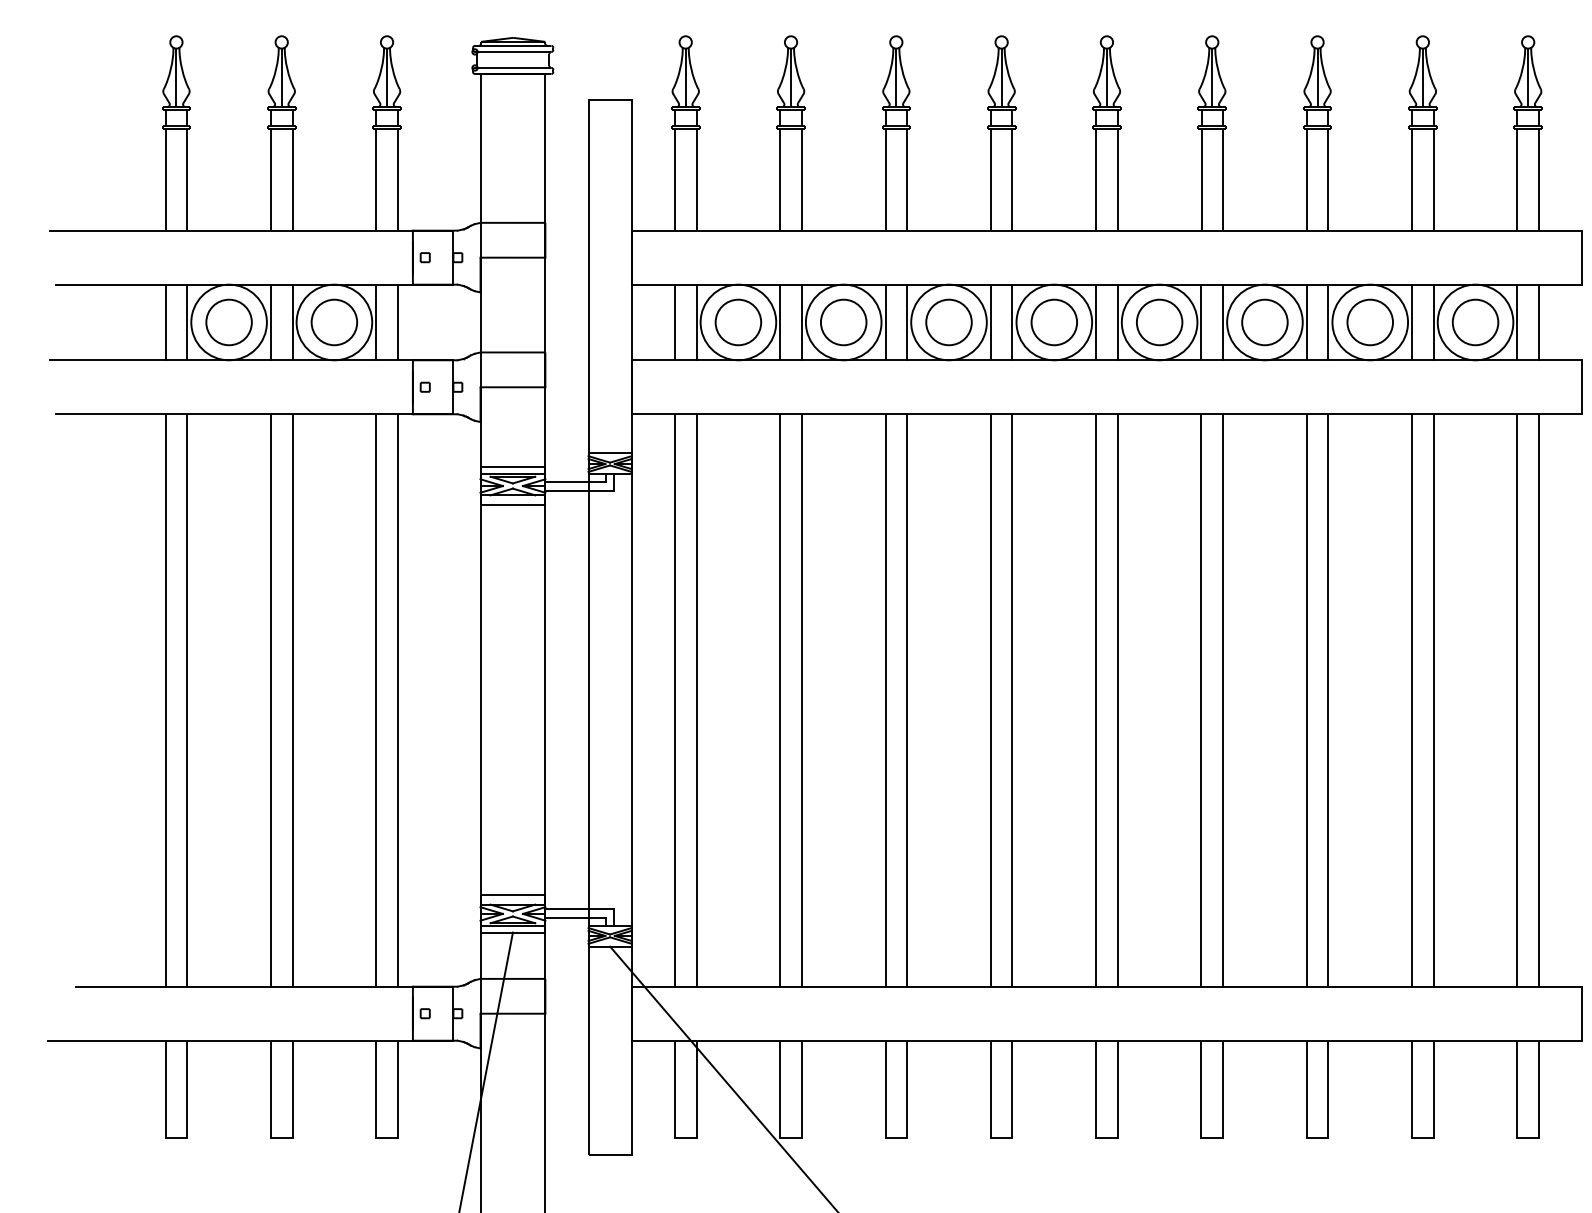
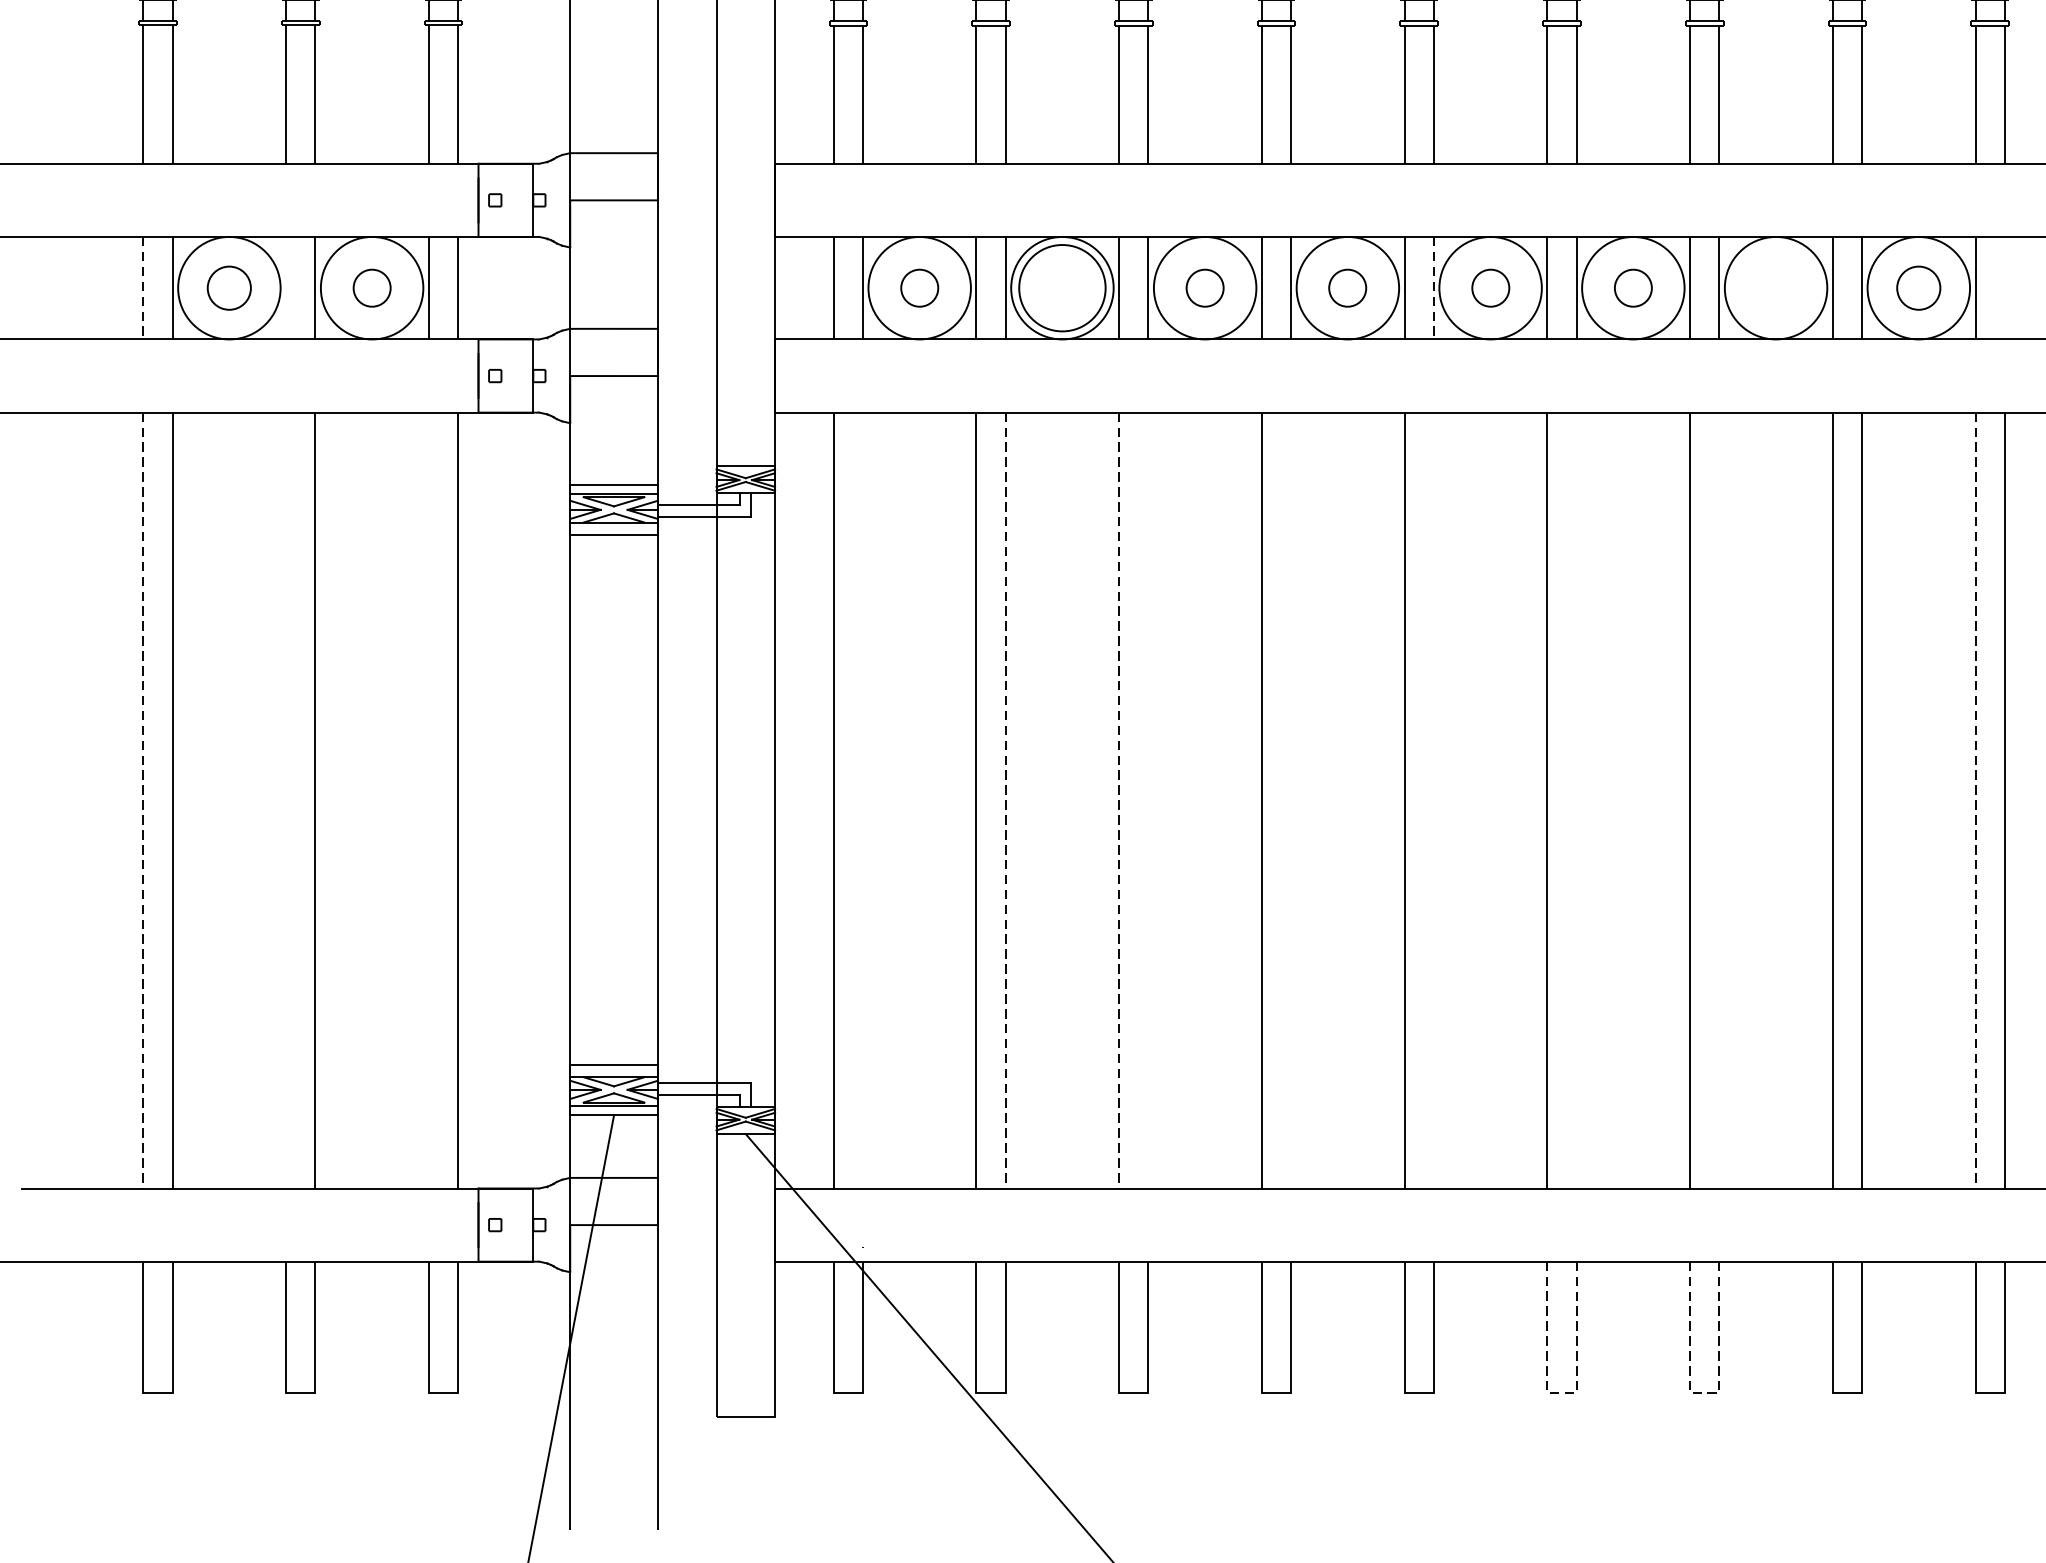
line: (165, 322) -> (143, 288), solid -> dashed
circle: (228, 322) -> (228, 288), size x0.7
line: (270, 322) -> (285, 288), removed
circle: (334, 322) -> (372, 288), size x0.6
circle: (738, 322) -> (919, 288), size x0.6
circle: (843, 322) -> (1062, 288), size x1.4
circle: (948, 322) -> (1204, 288), size x0.6
circle: (1053, 322) -> (1346, 288), size x0.6
line: (1117, 322) -> (1433, 288), solid -> dashed
circle: (1159, 322) -> (1490, 288), size x0.6
circle: (1264, 322) -> (1632, 288), size x0.6
circle: (1369, 322) -> (1775, 288), removed
circle: (1475, 322) -> (1918, 288), size x0.7
line: (1538, 322) -> (2004, 288), removed
line: (270, 700) -> (285, 800), removed
line: (376, 700) -> (429, 800), removed
line: (696, 700) -> (862, 800), removed
line: (907, 700) -> (1148, 800), removed
line: (1012, 700) -> (1291, 800), removed
line: (1117, 700) -> (1433, 800), removed
line: (1223, 700) -> (1577, 800), removed
line: (1328, 700) -> (1719, 800), removed
line: (165, 701) -> (143, 801), solid -> dashed
line: (801, 701) -> (1005, 801), solid -> dashed
line: (885, 701) -> (1119, 801), solid -> dashed
line: (1517, 701) -> (1975, 801), solid -> dashed
line: (1212, 1137) -> (1562, 1392), solid -> dashed
line: (1317, 1137) -> (1704, 1392), solid -> dashed

